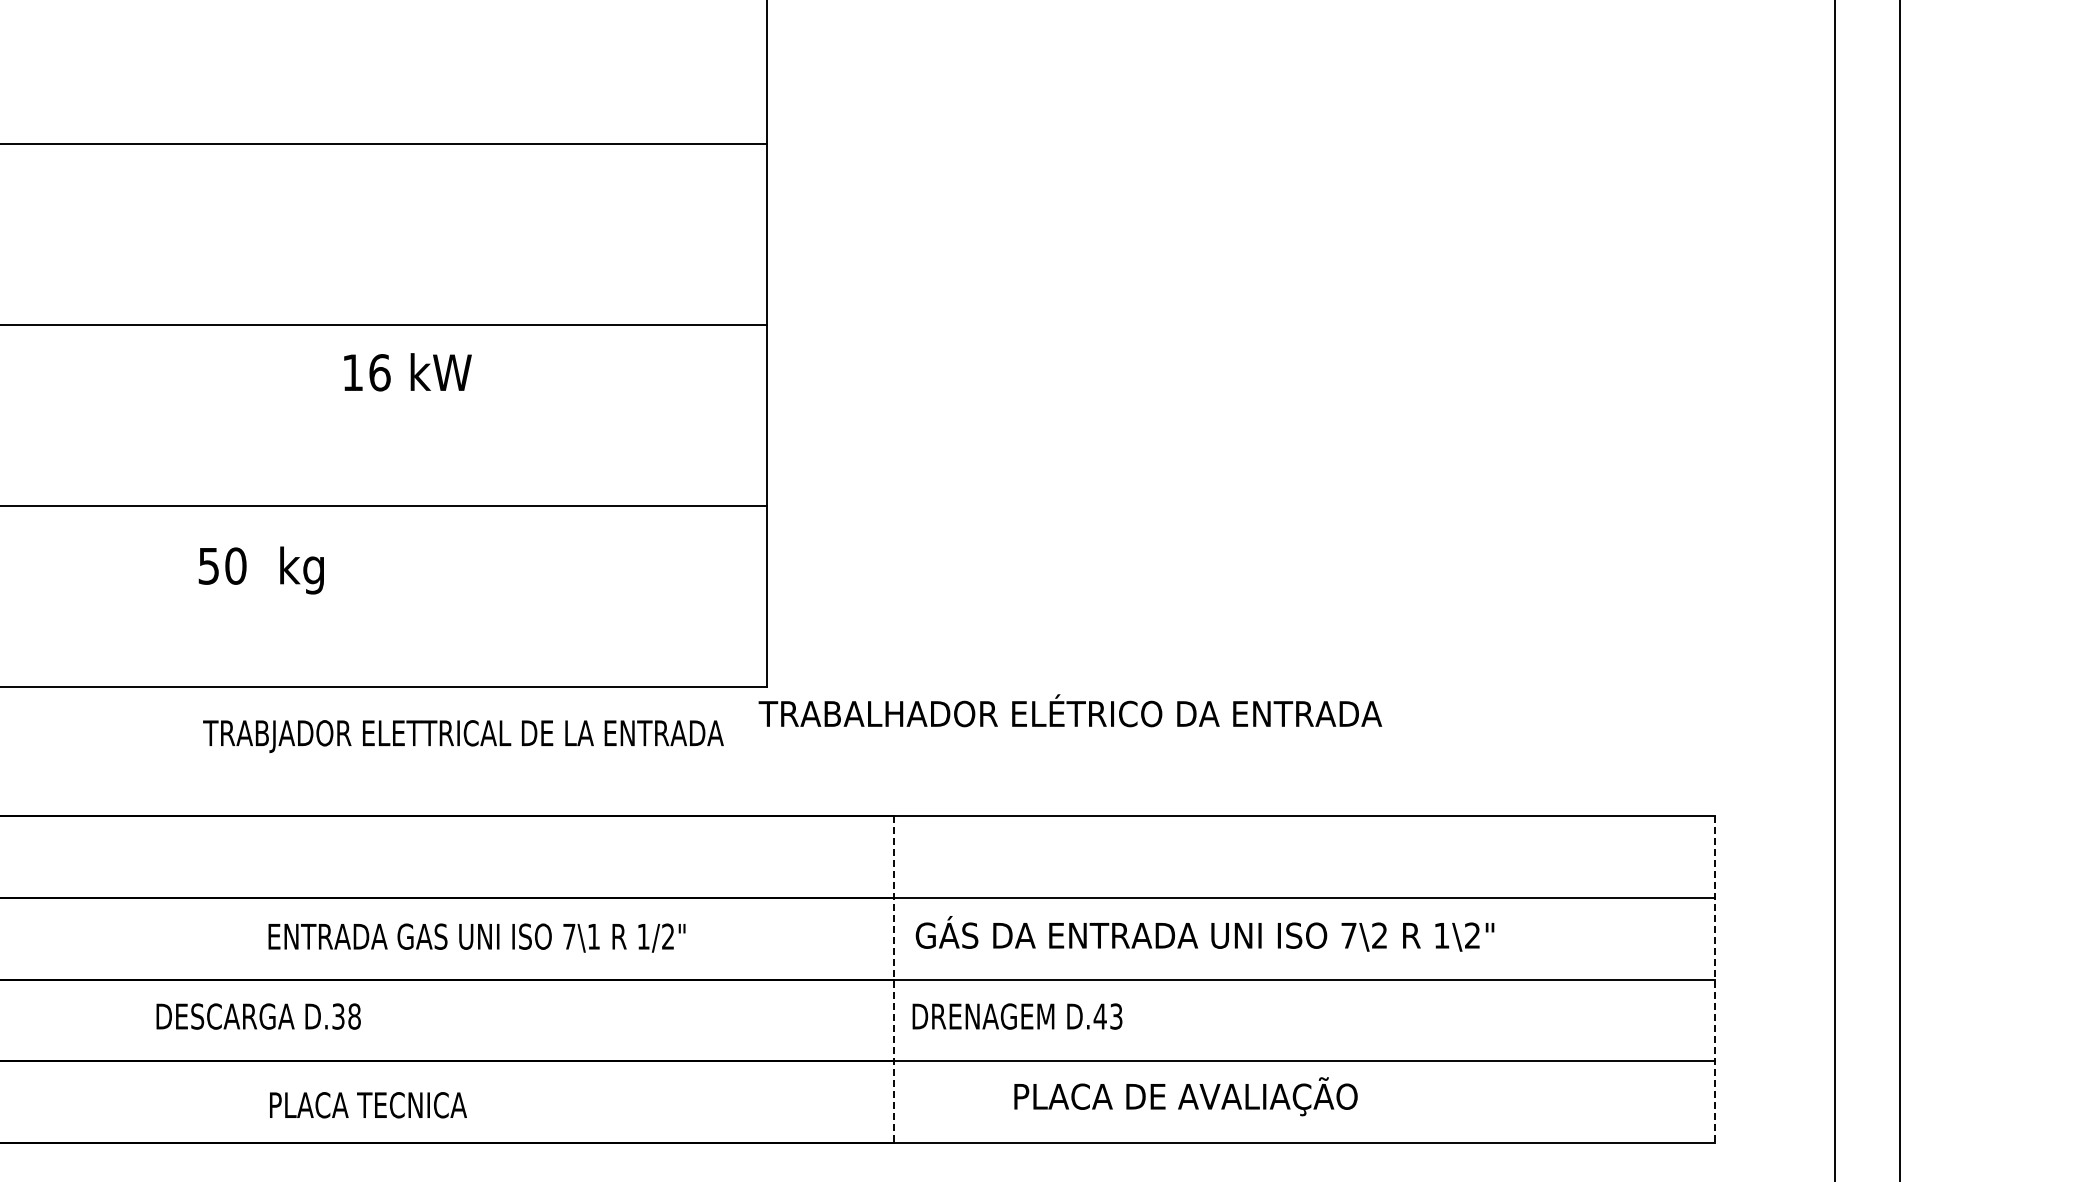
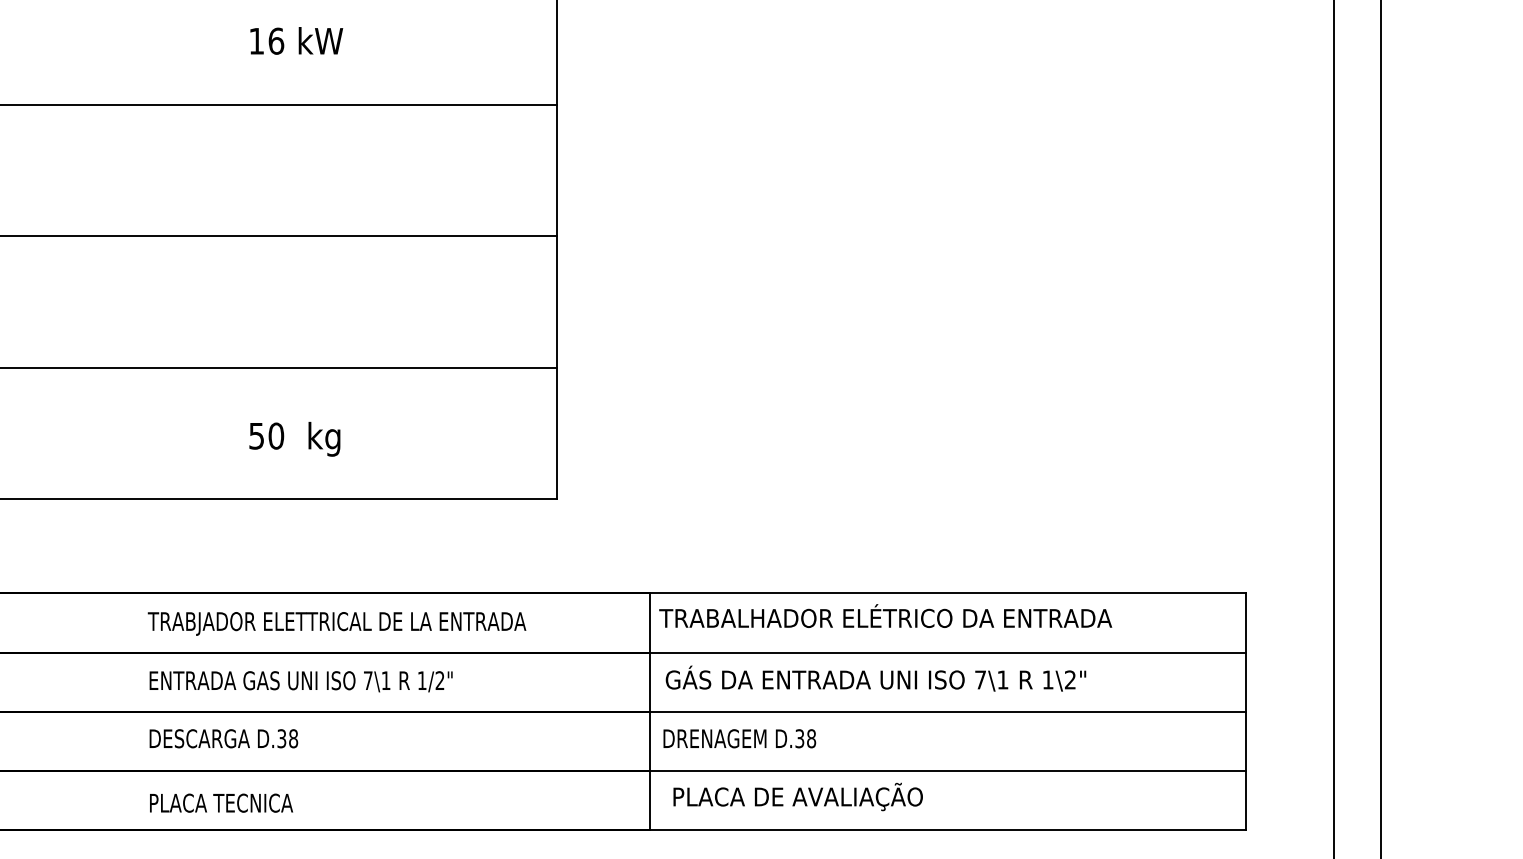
text: (407, 372) -> (296, 41), moved
text: (260, 570) -> (294, 439), moved
text: (1070, 710) -> (885, 615), moved
text: (463, 736) -> (337, 623), moved
text: (1379, 935) -> (1002, 679), 2 -> 1
text: (476, 937) -> (300, 681), moved
line: (893, 980) -> (649, 712), dashed -> solid
line: (1714, 980) -> (1246, 712), dashed -> solid
text: (258, 1016) -> (223, 738), moved
text: (1107, 1016) -> (805, 738), D.43 -> D.38
text: (1185, 1096) -> (797, 796), moved
text: (368, 1105) -> (221, 803), moved

